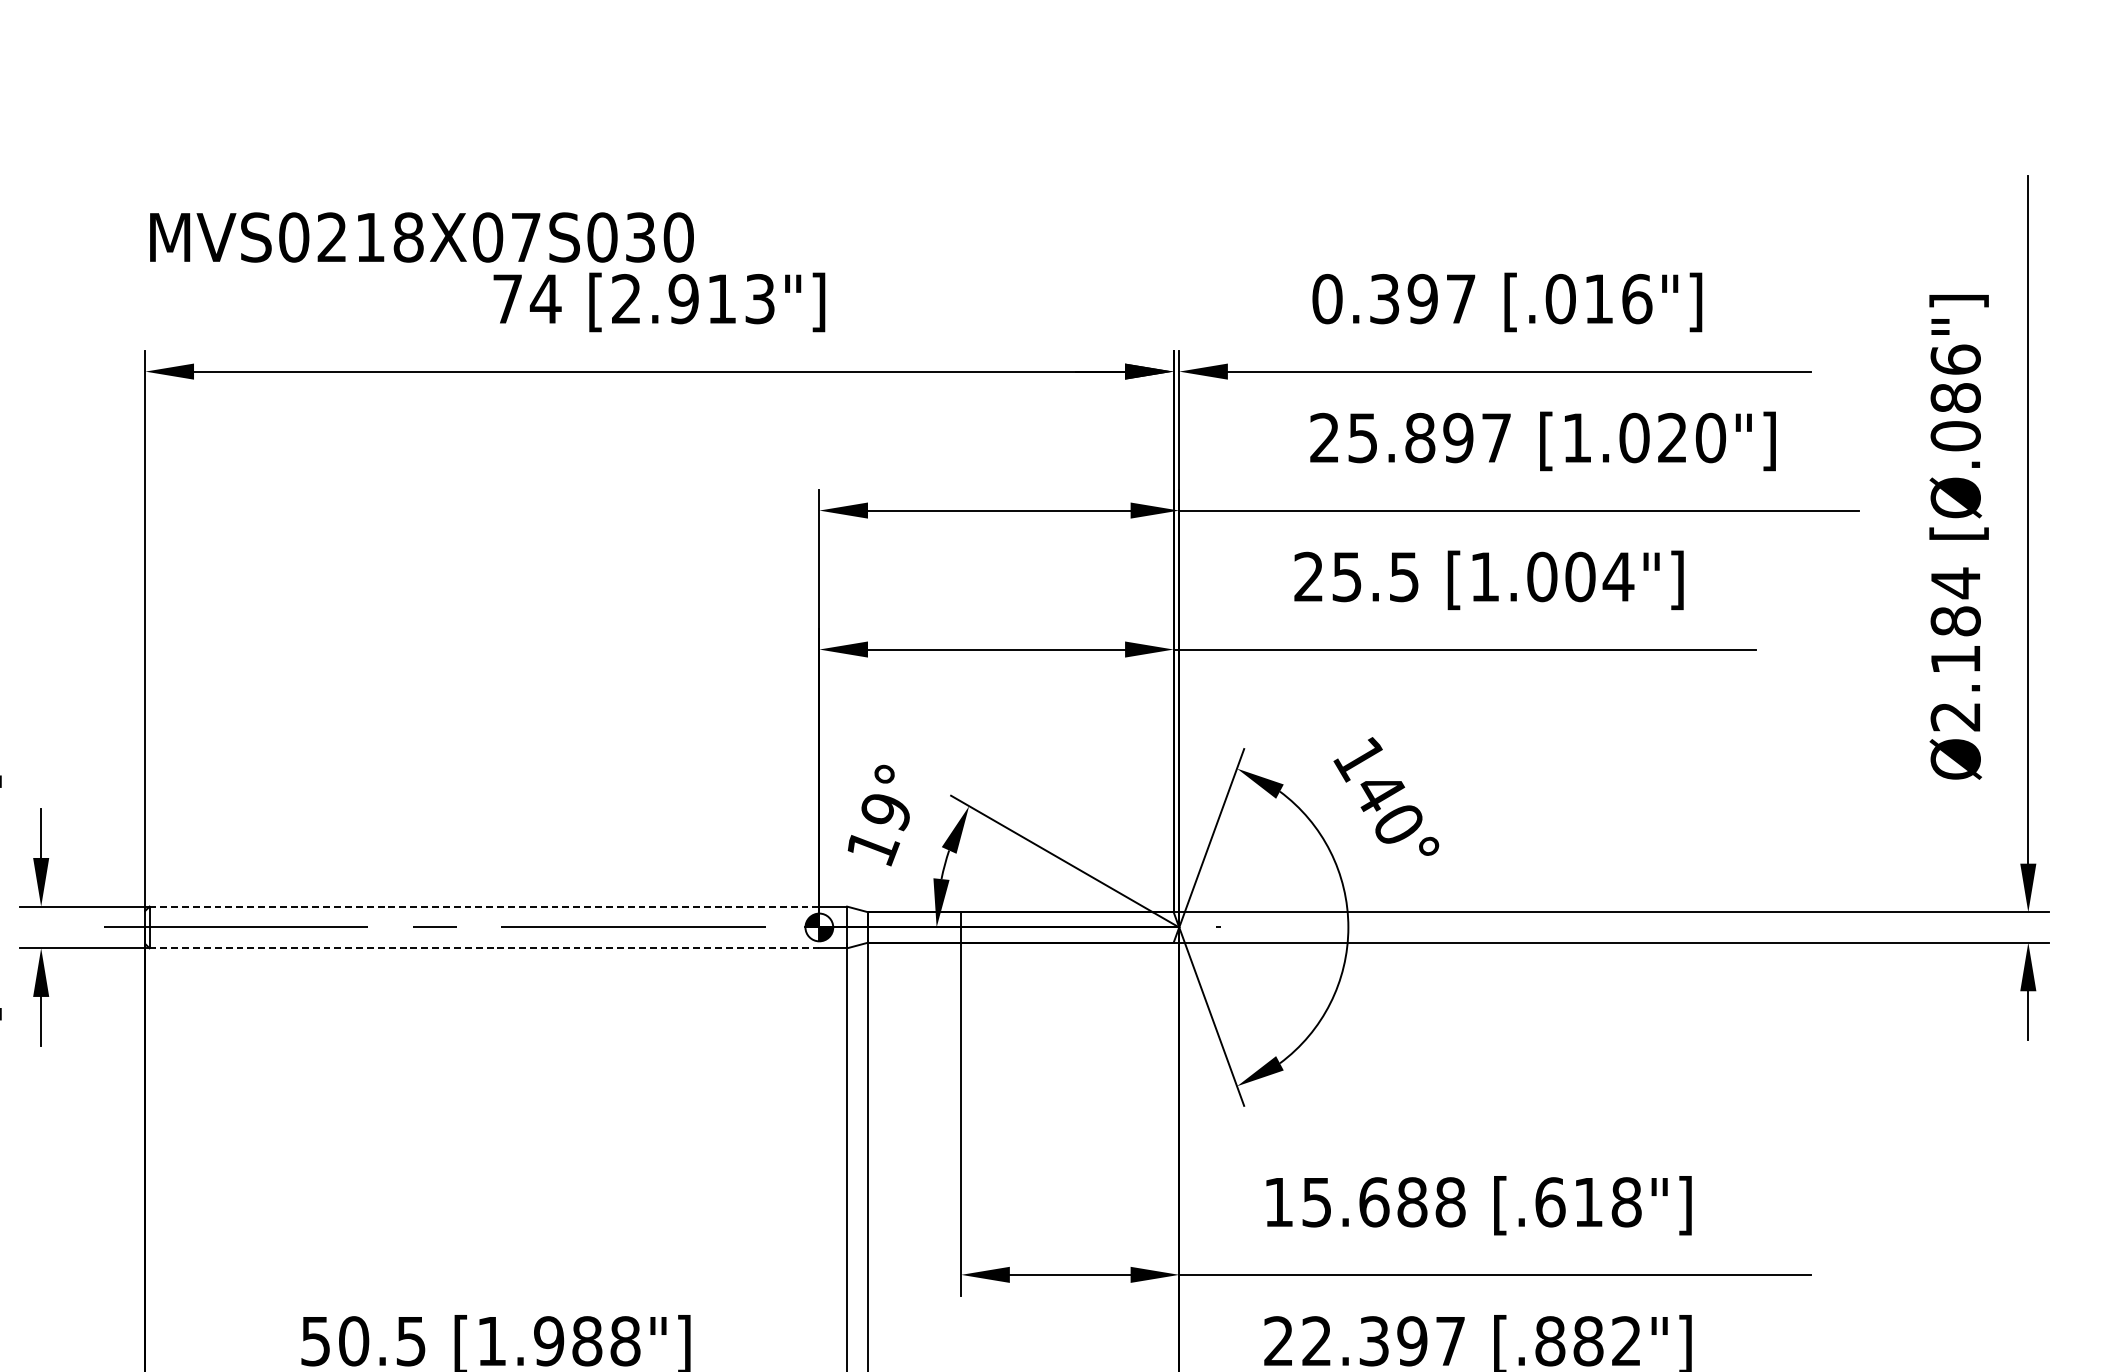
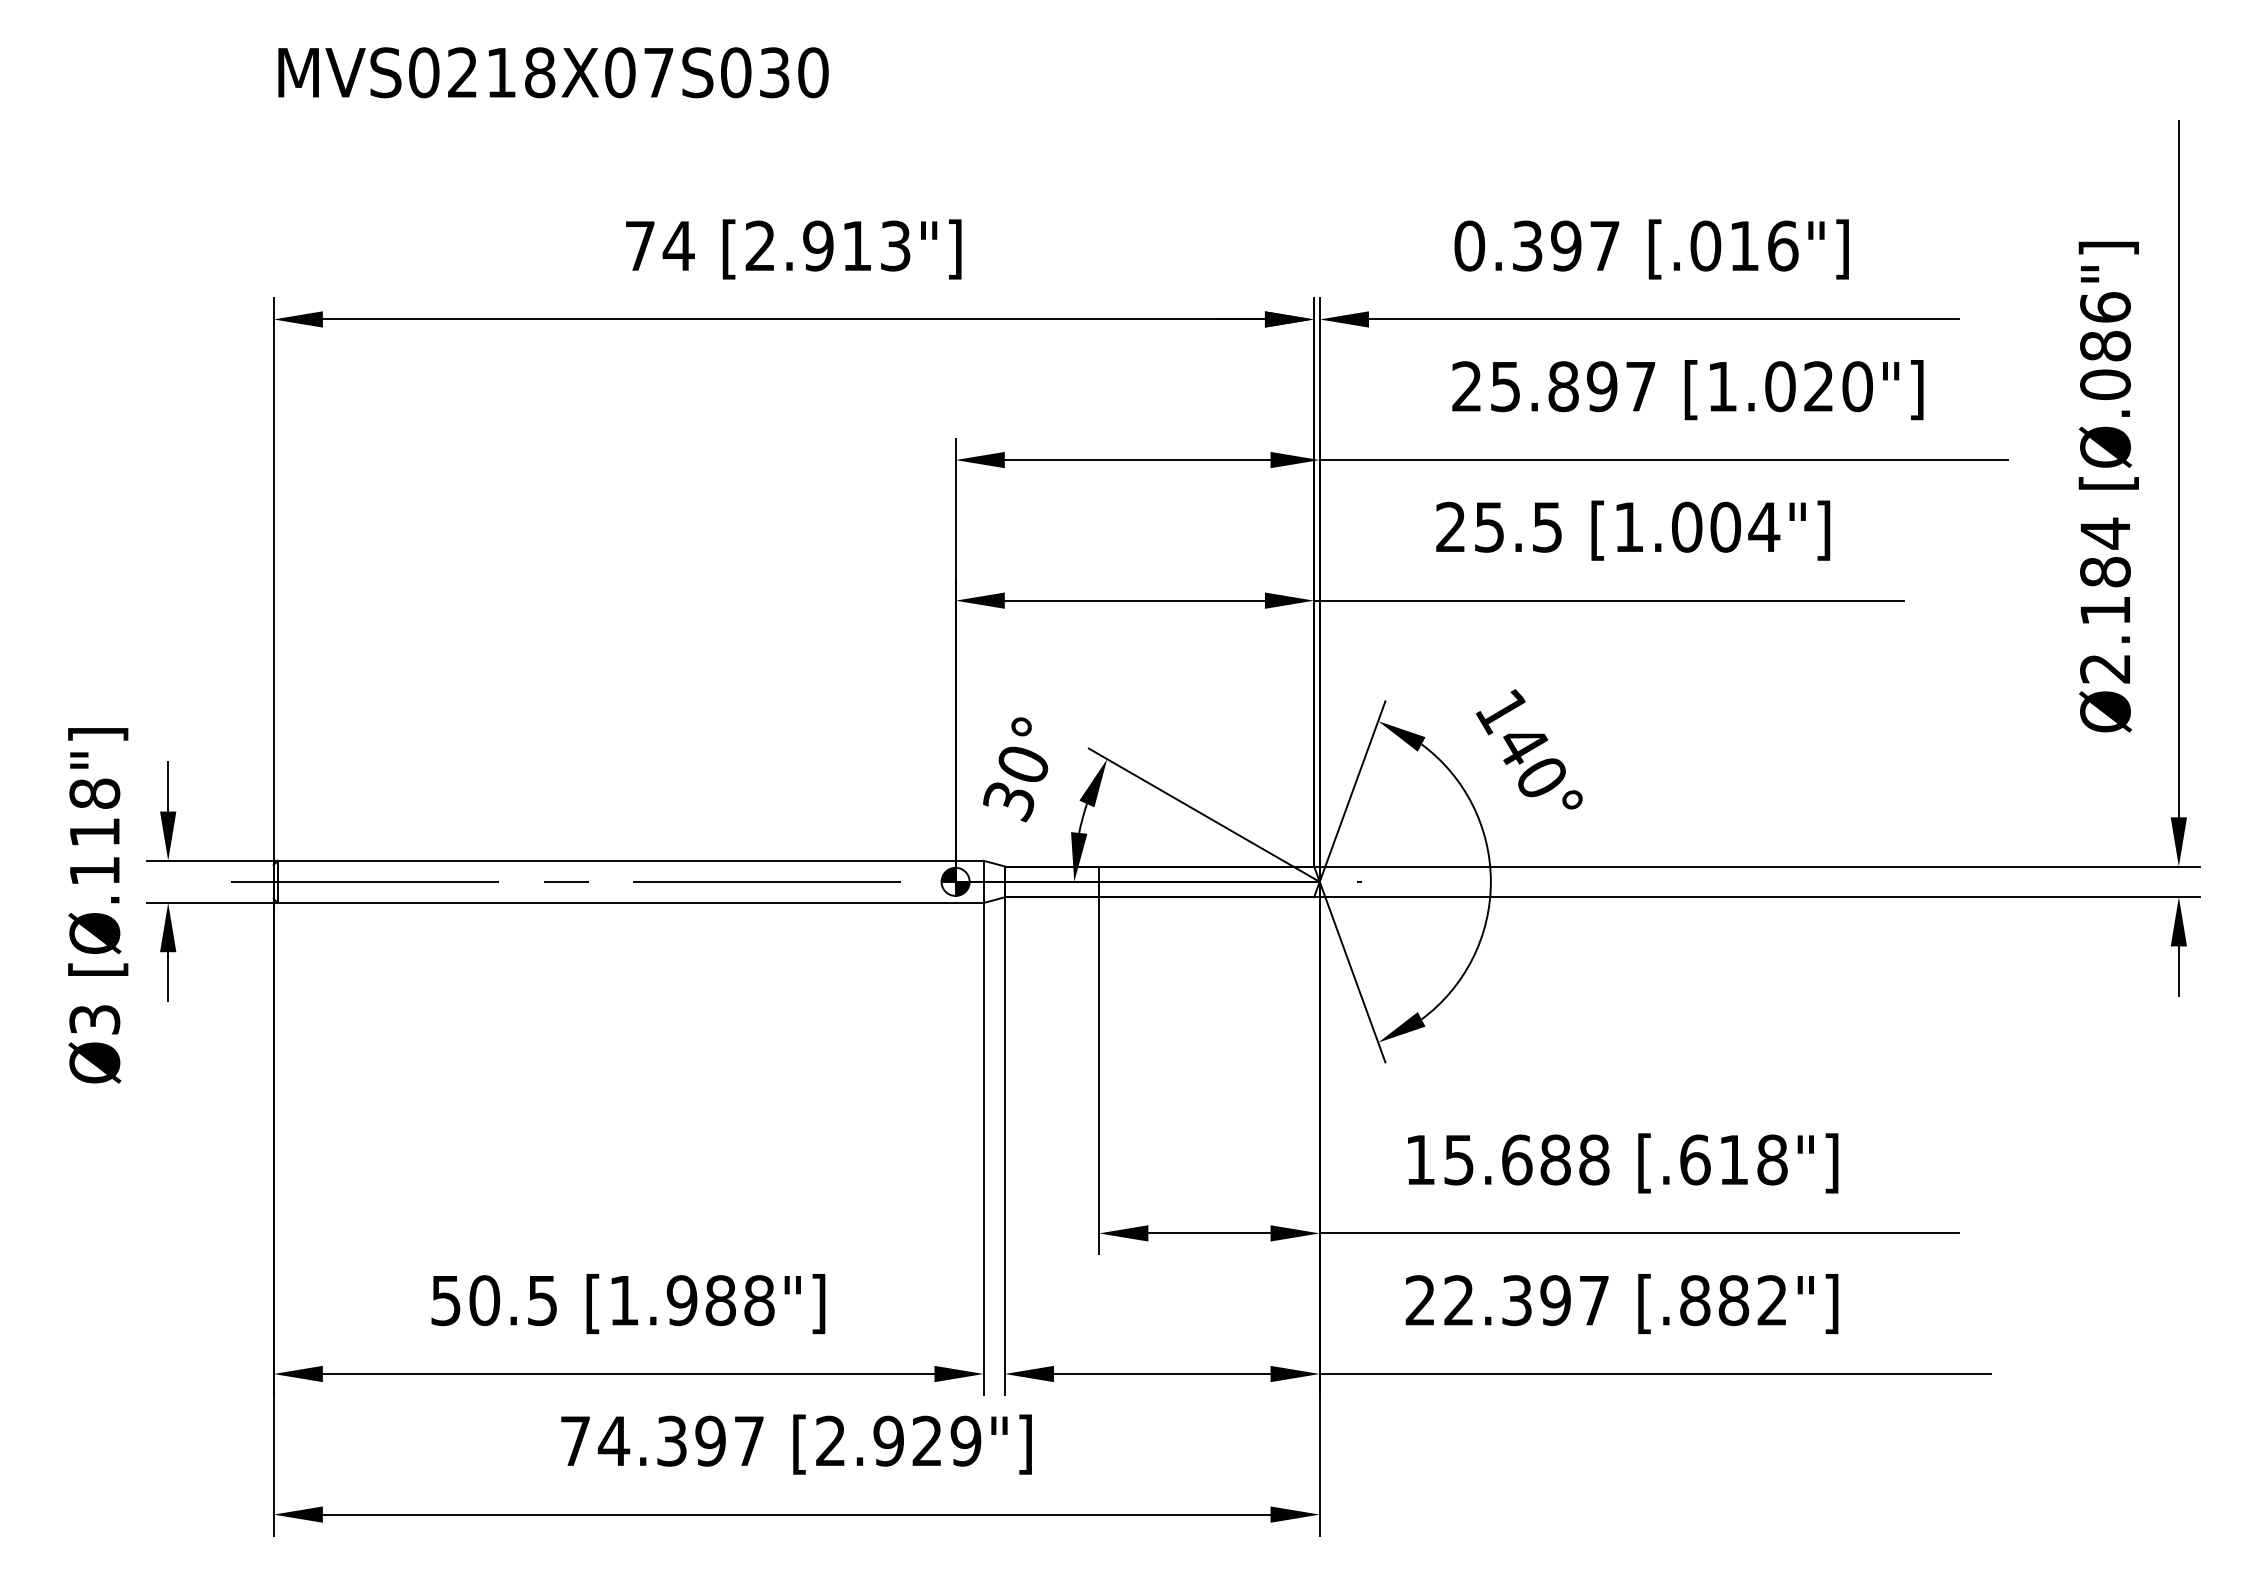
text: (421, 237) -> (553, 72), moved
text: (878, 831) -> (1015, 784), 19° -> 30°
line: (484, 906) -> (616, 860), dashed -> solid
line: (484, 947) -> (616, 902), dashed -> solid

